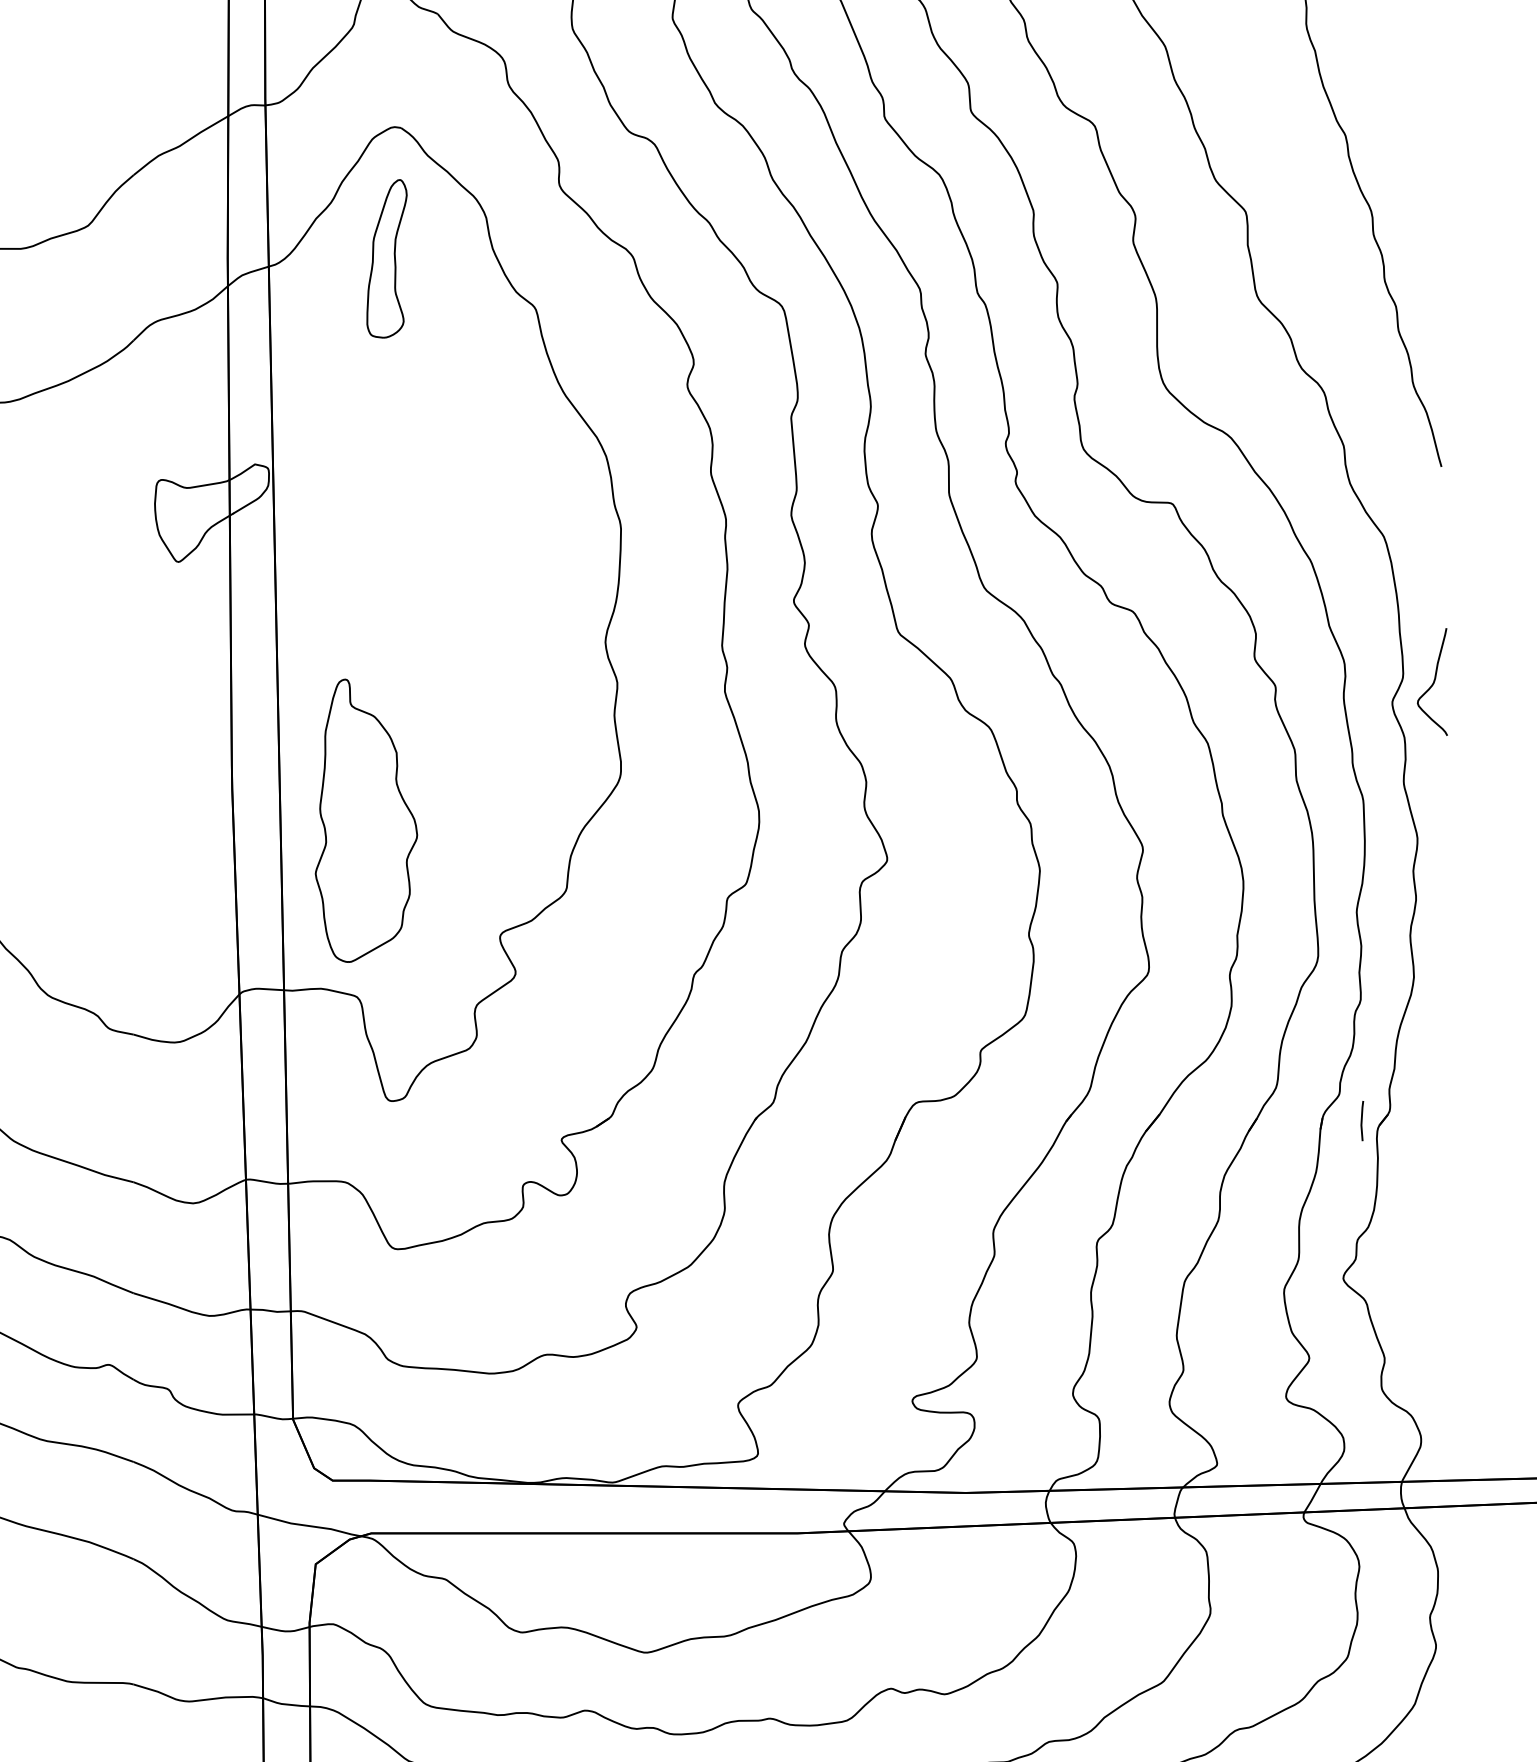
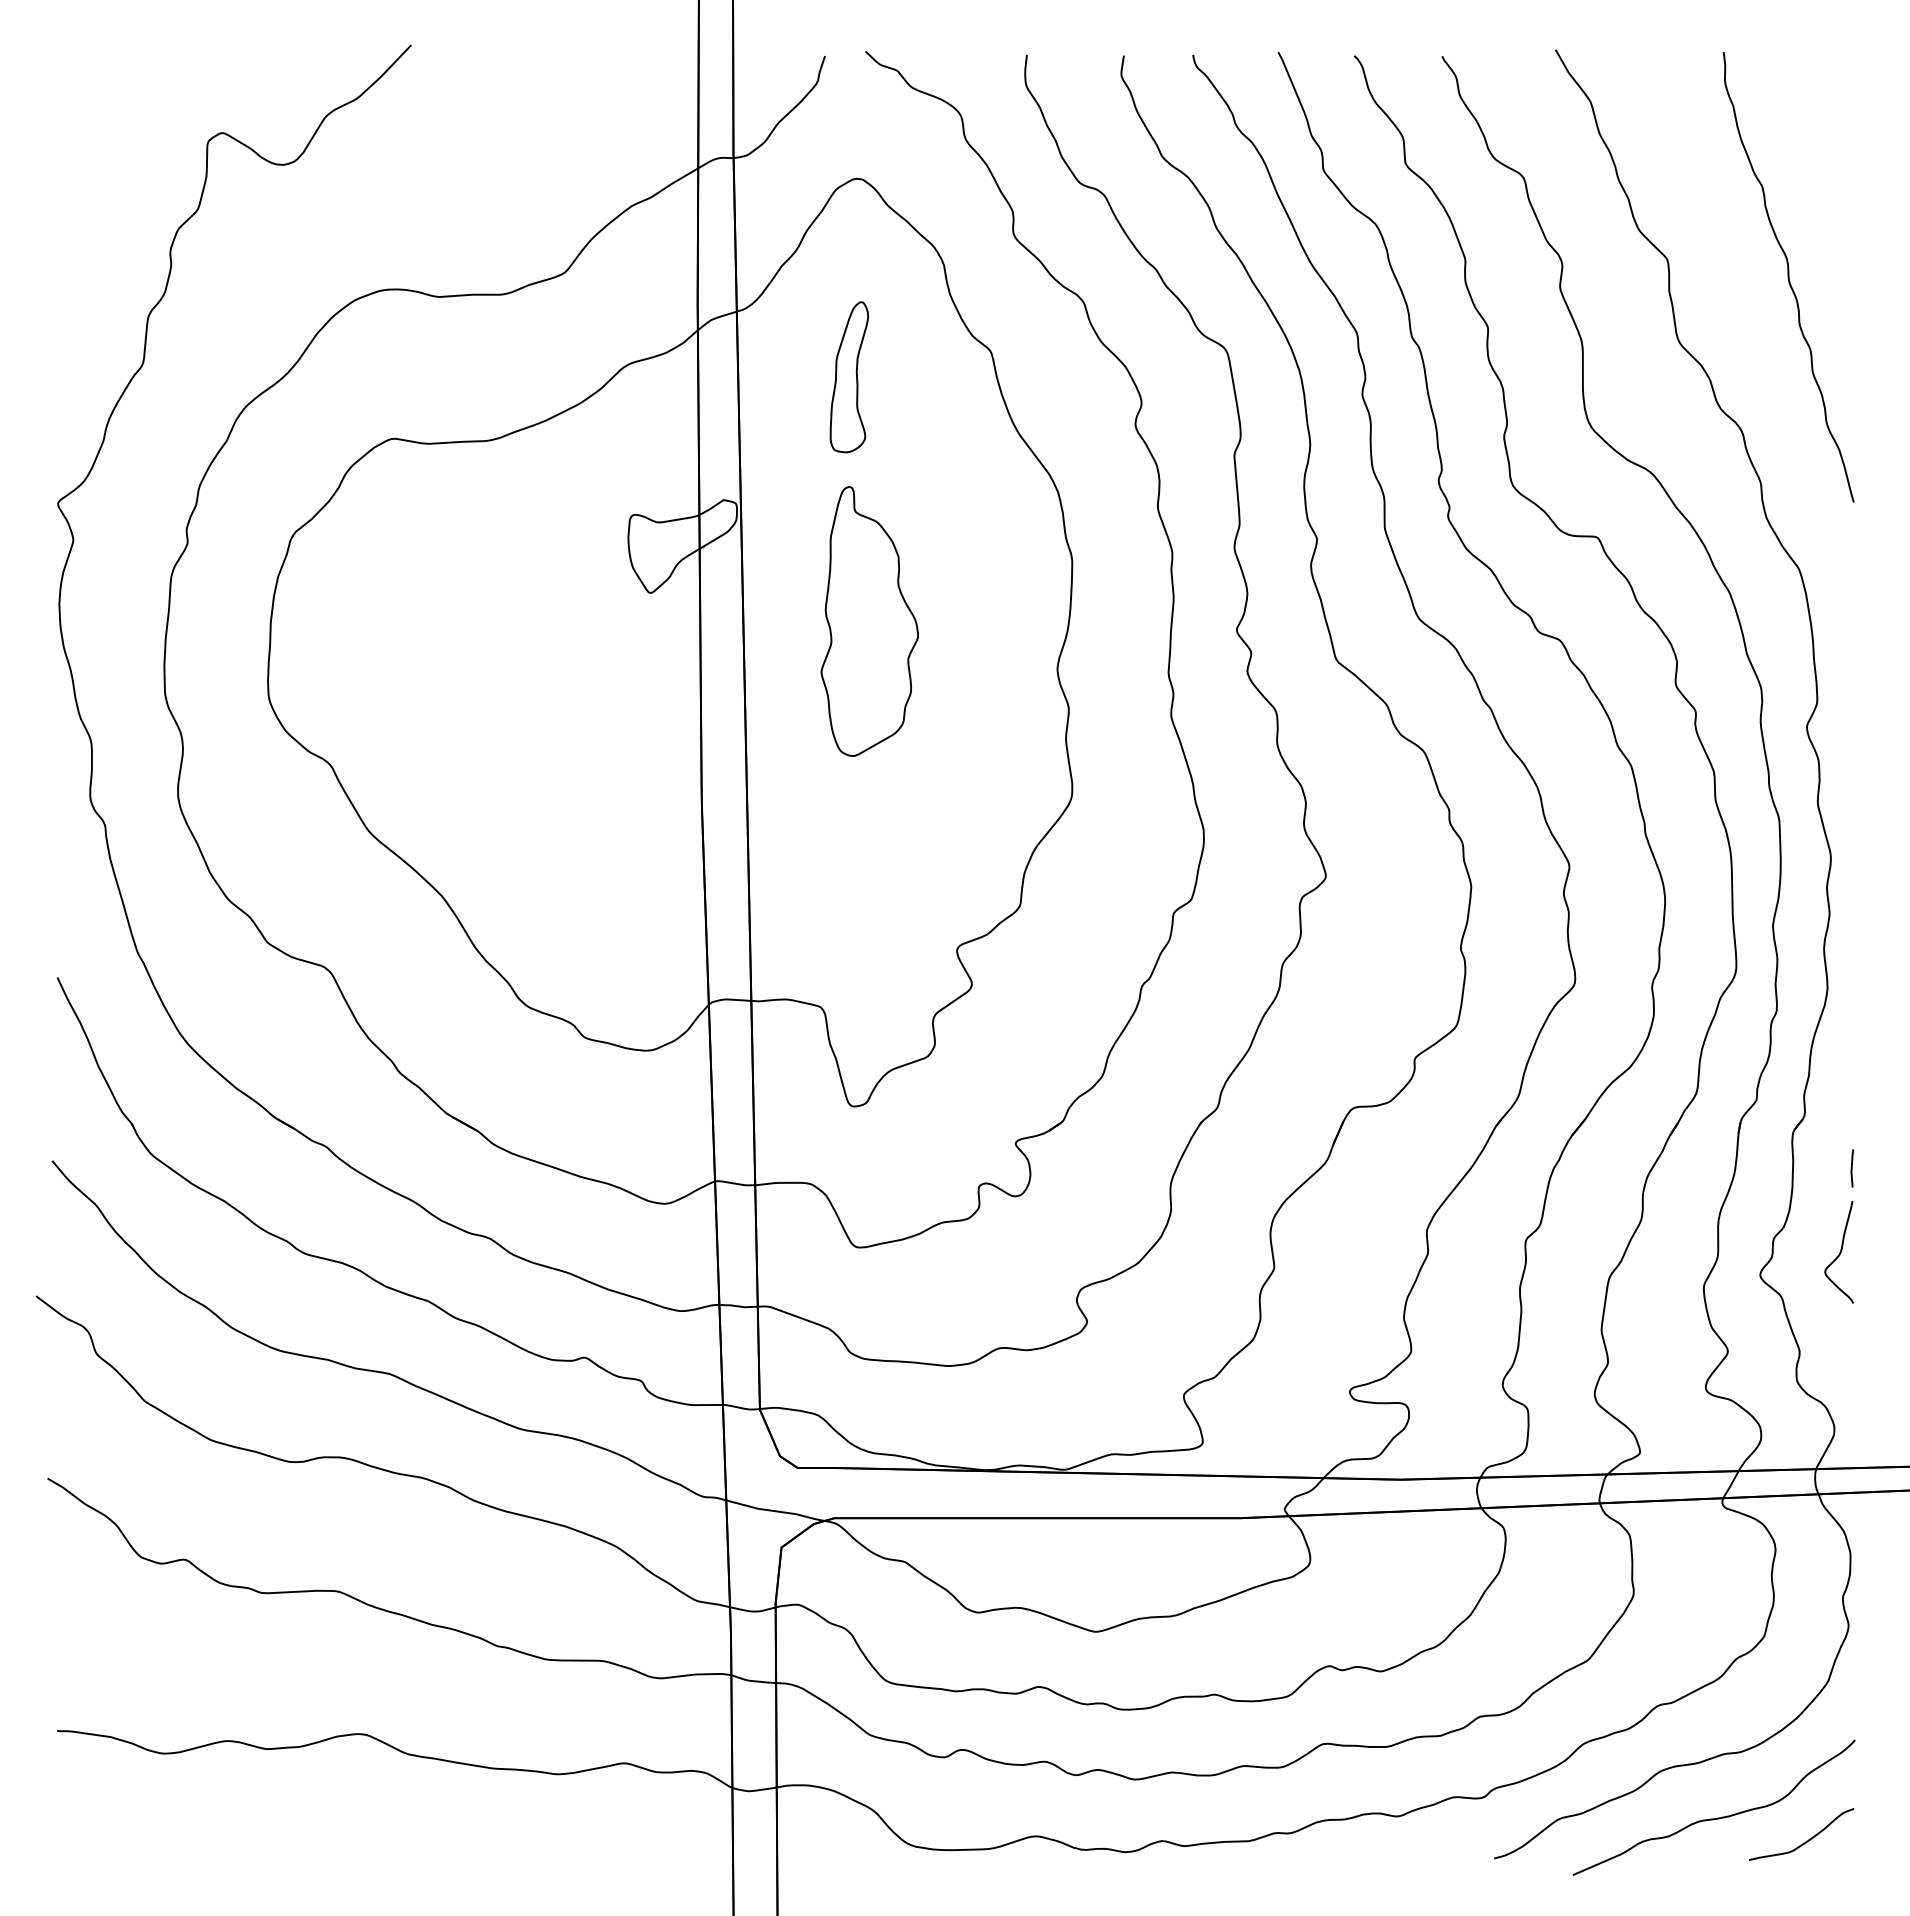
part: (387, 259) -> (849, 377), moved
curve: (1432, 682) -> (1839, 1252), moved
part: (366, 820) -> (869, 621), moved
line: (1361, 1121) -> (1851, 1168), moved

